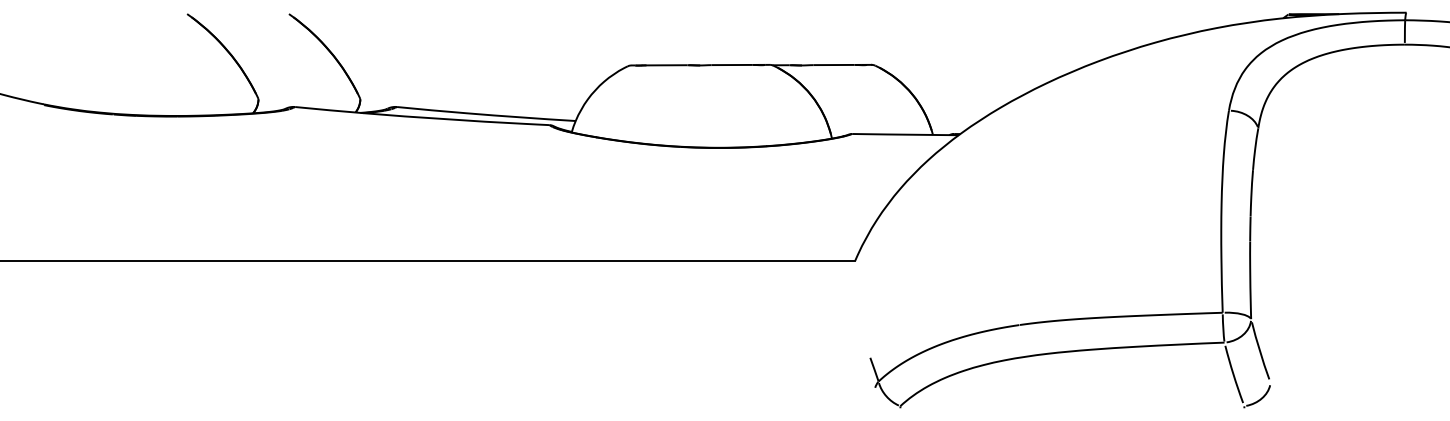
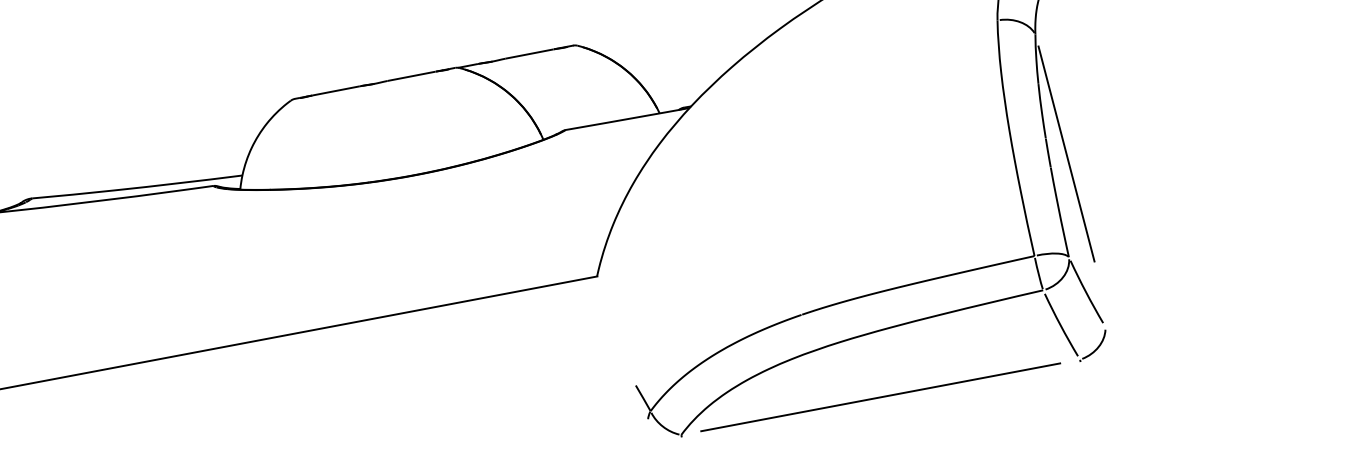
line: (1265, 232) -> (1066, 153), added
line: (1072, 406) -> (880, 397), added

